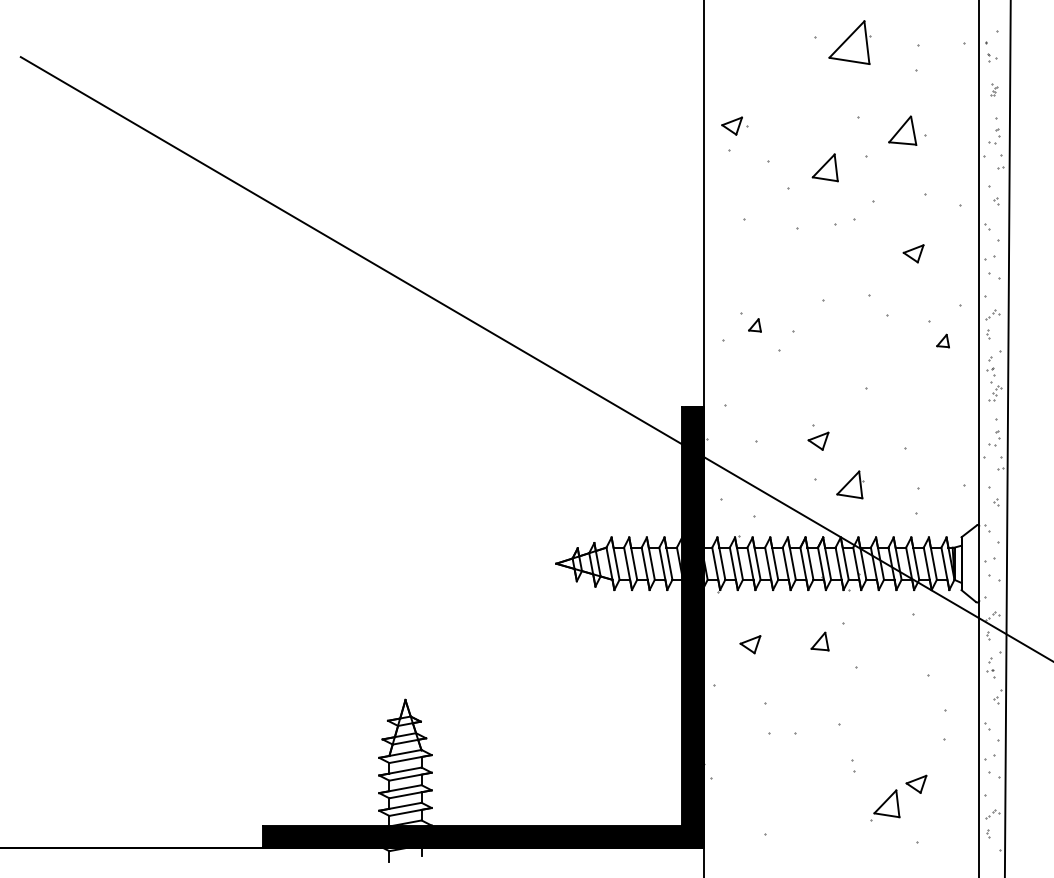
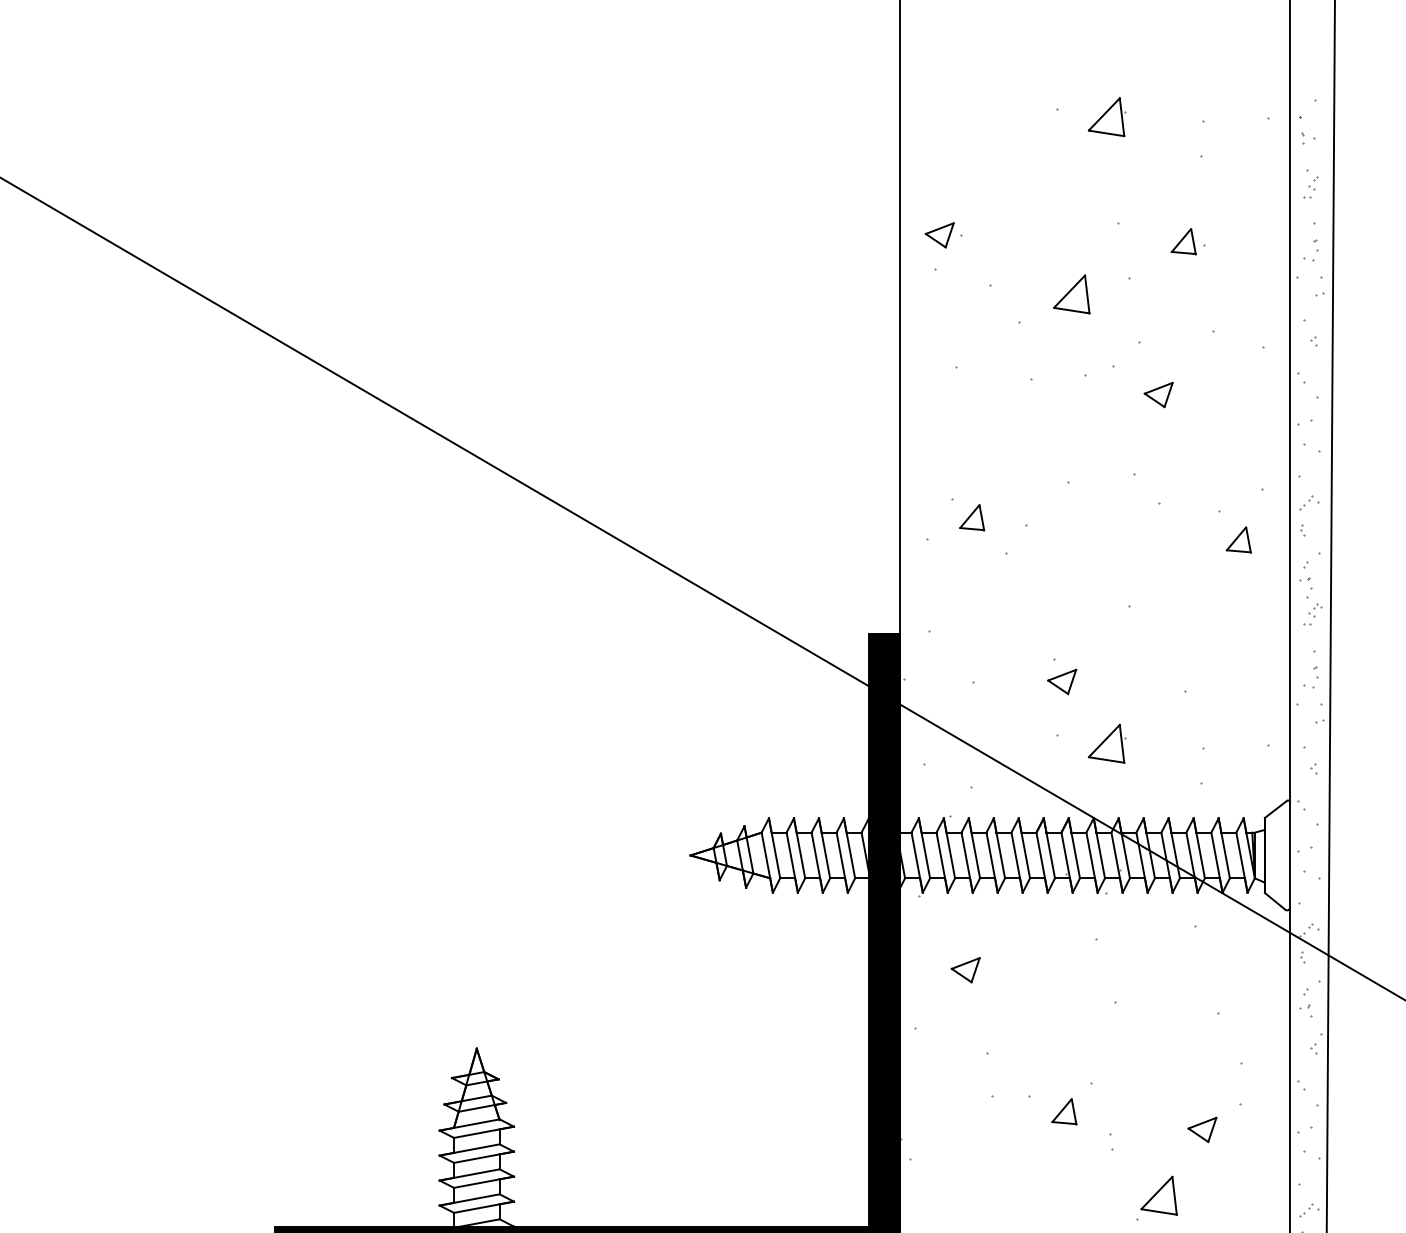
part: (850, 42) -> (1107, 116), size x0.62
part: (993, 89) -> (1310, 183), size x1.67
part: (906, 130) -> (1186, 241), size x0.62
part: (913, 253) -> (1158, 394), moved
part: (754, 325) -> (971, 517), size x1.43
part: (942, 340) -> (1237, 539), size x1.43
part: (819, 641) -> (1063, 1111), moved
part: (916, 783) -> (1202, 1128), moved

